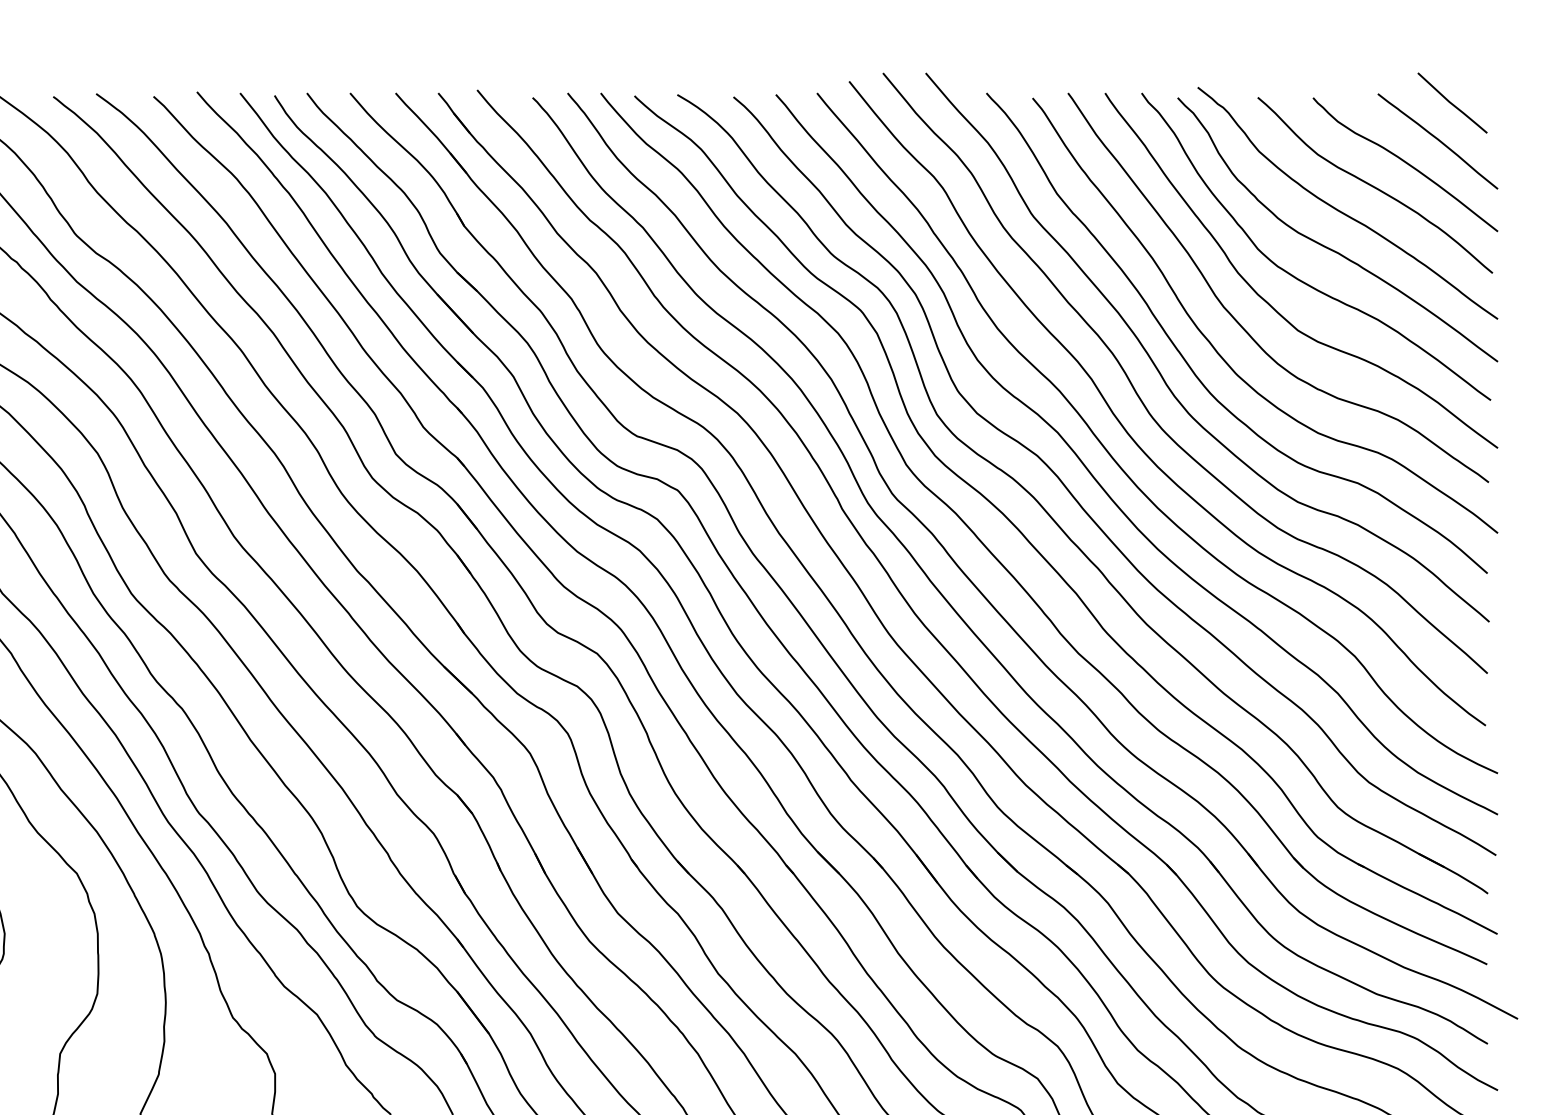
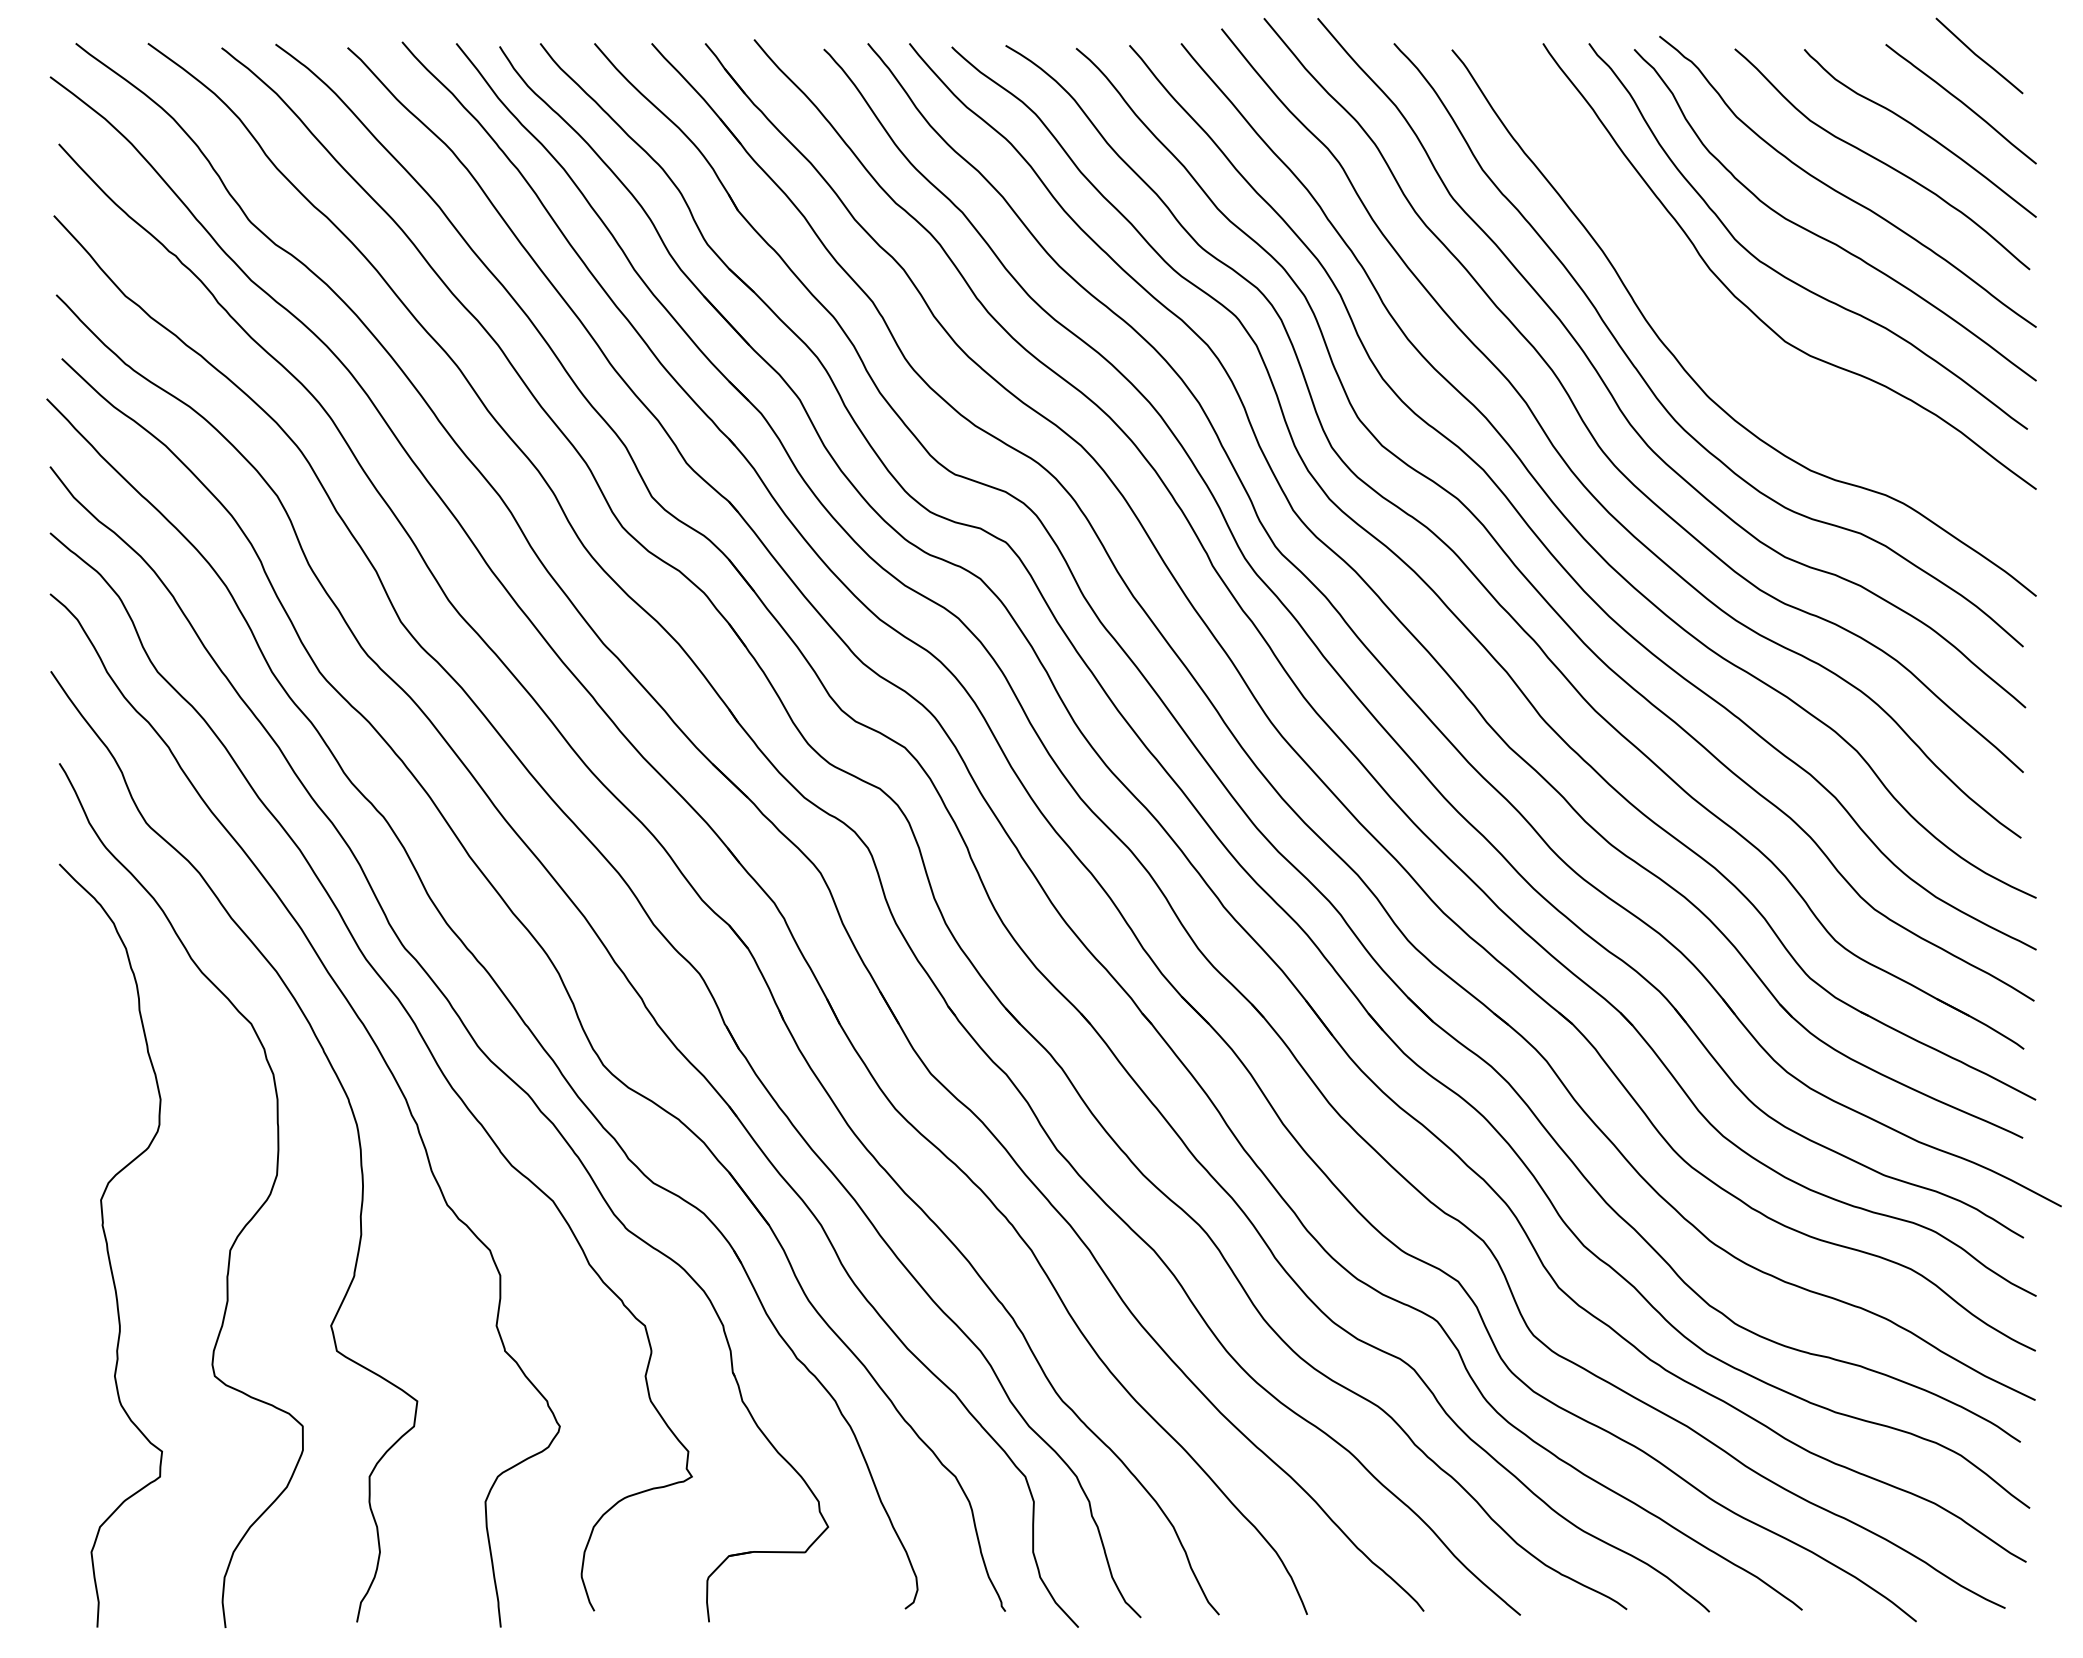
curve: (1237, 320) -> (1709, 329), removed

